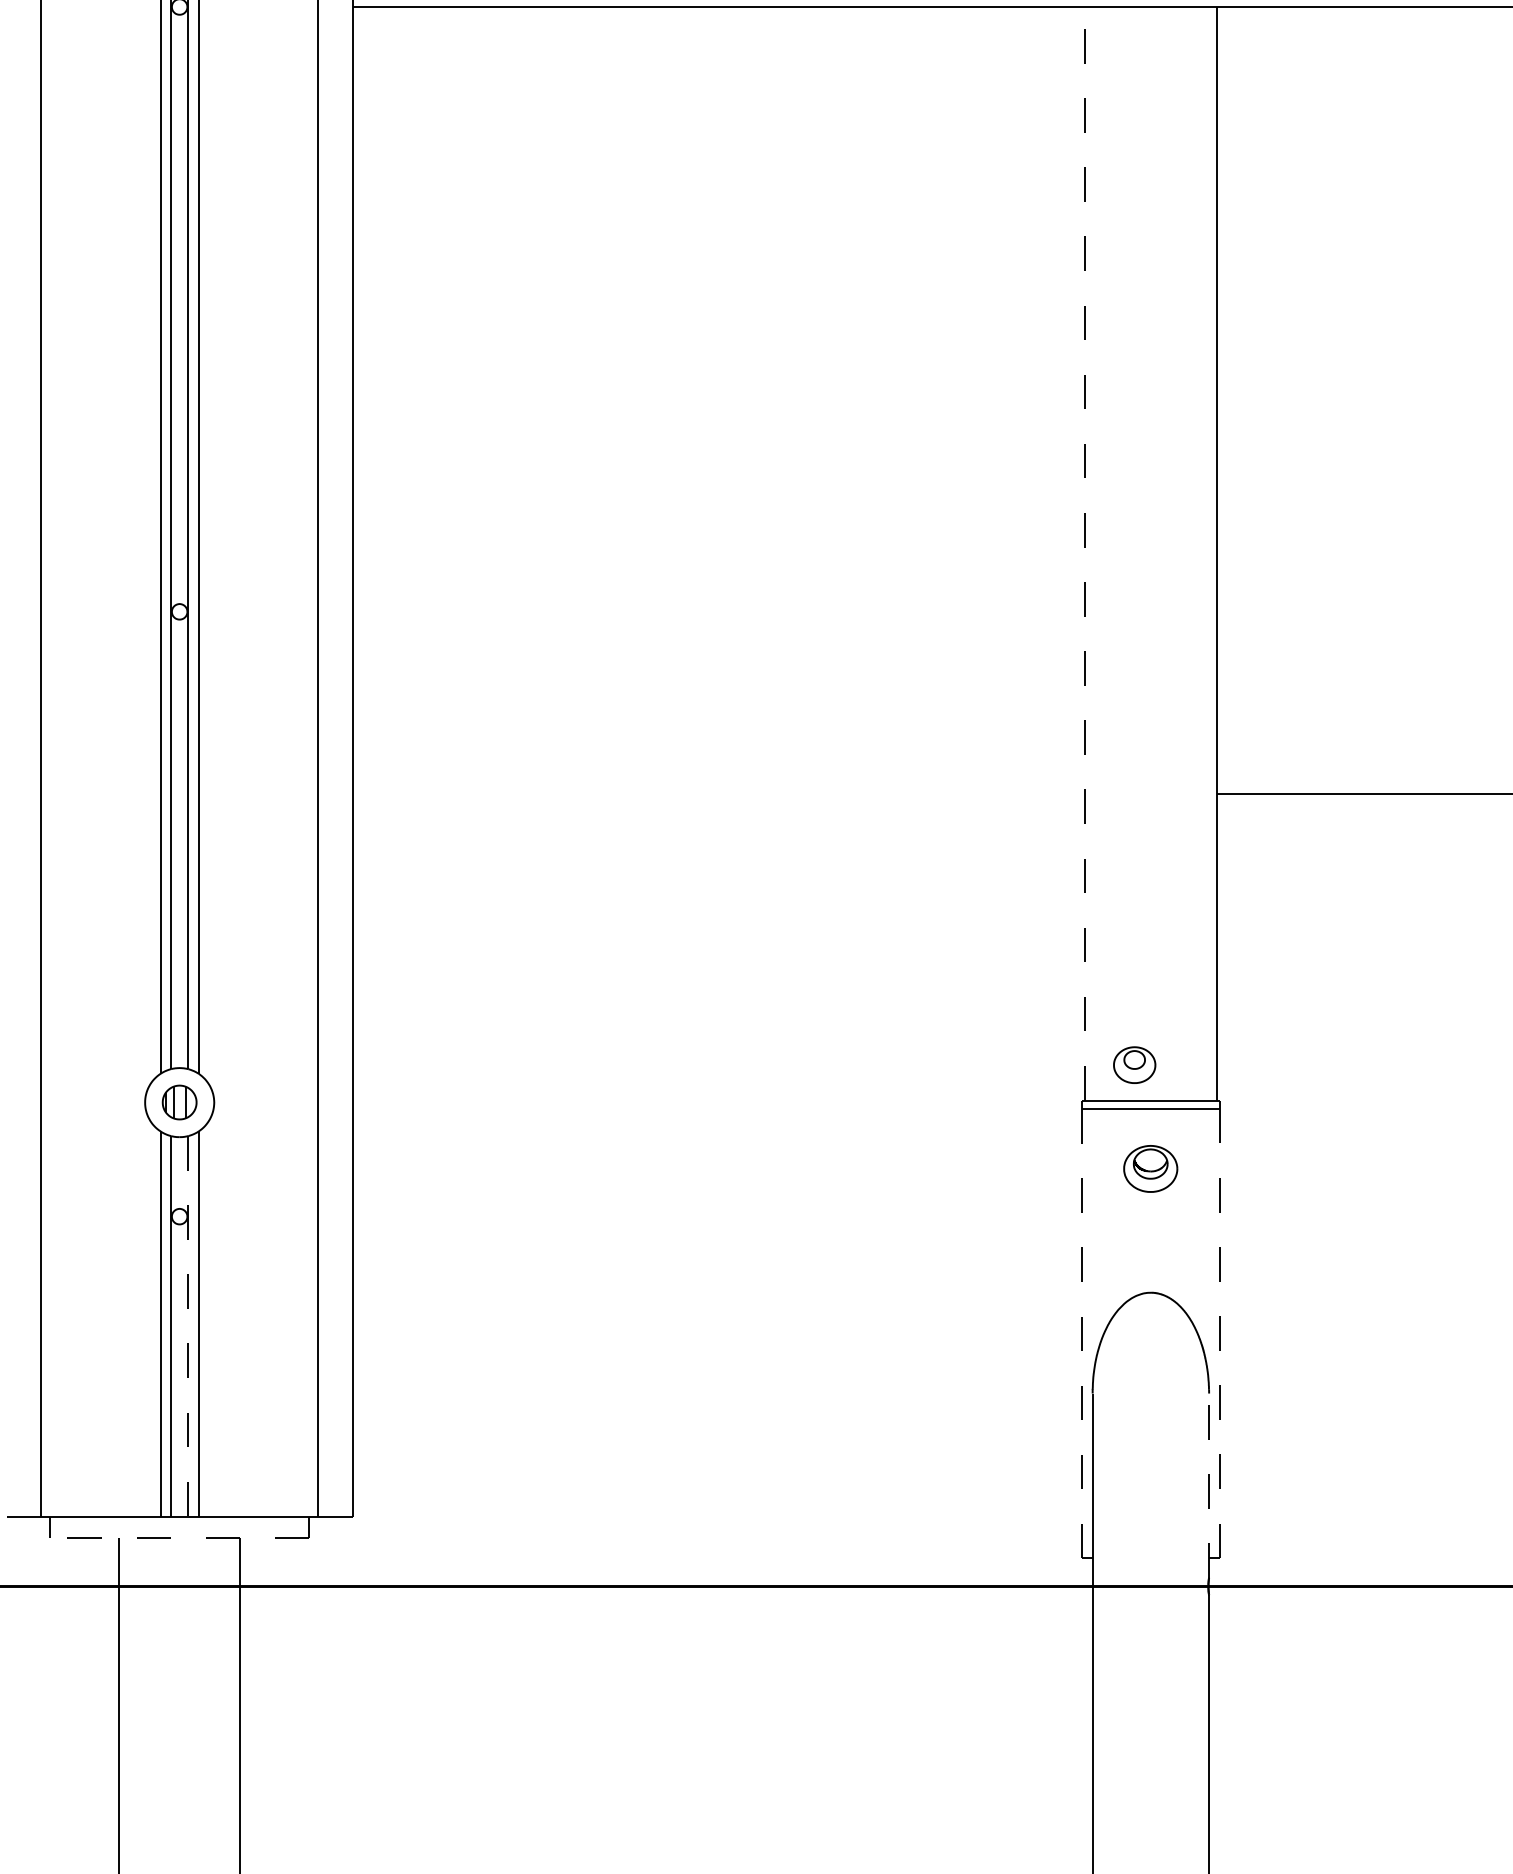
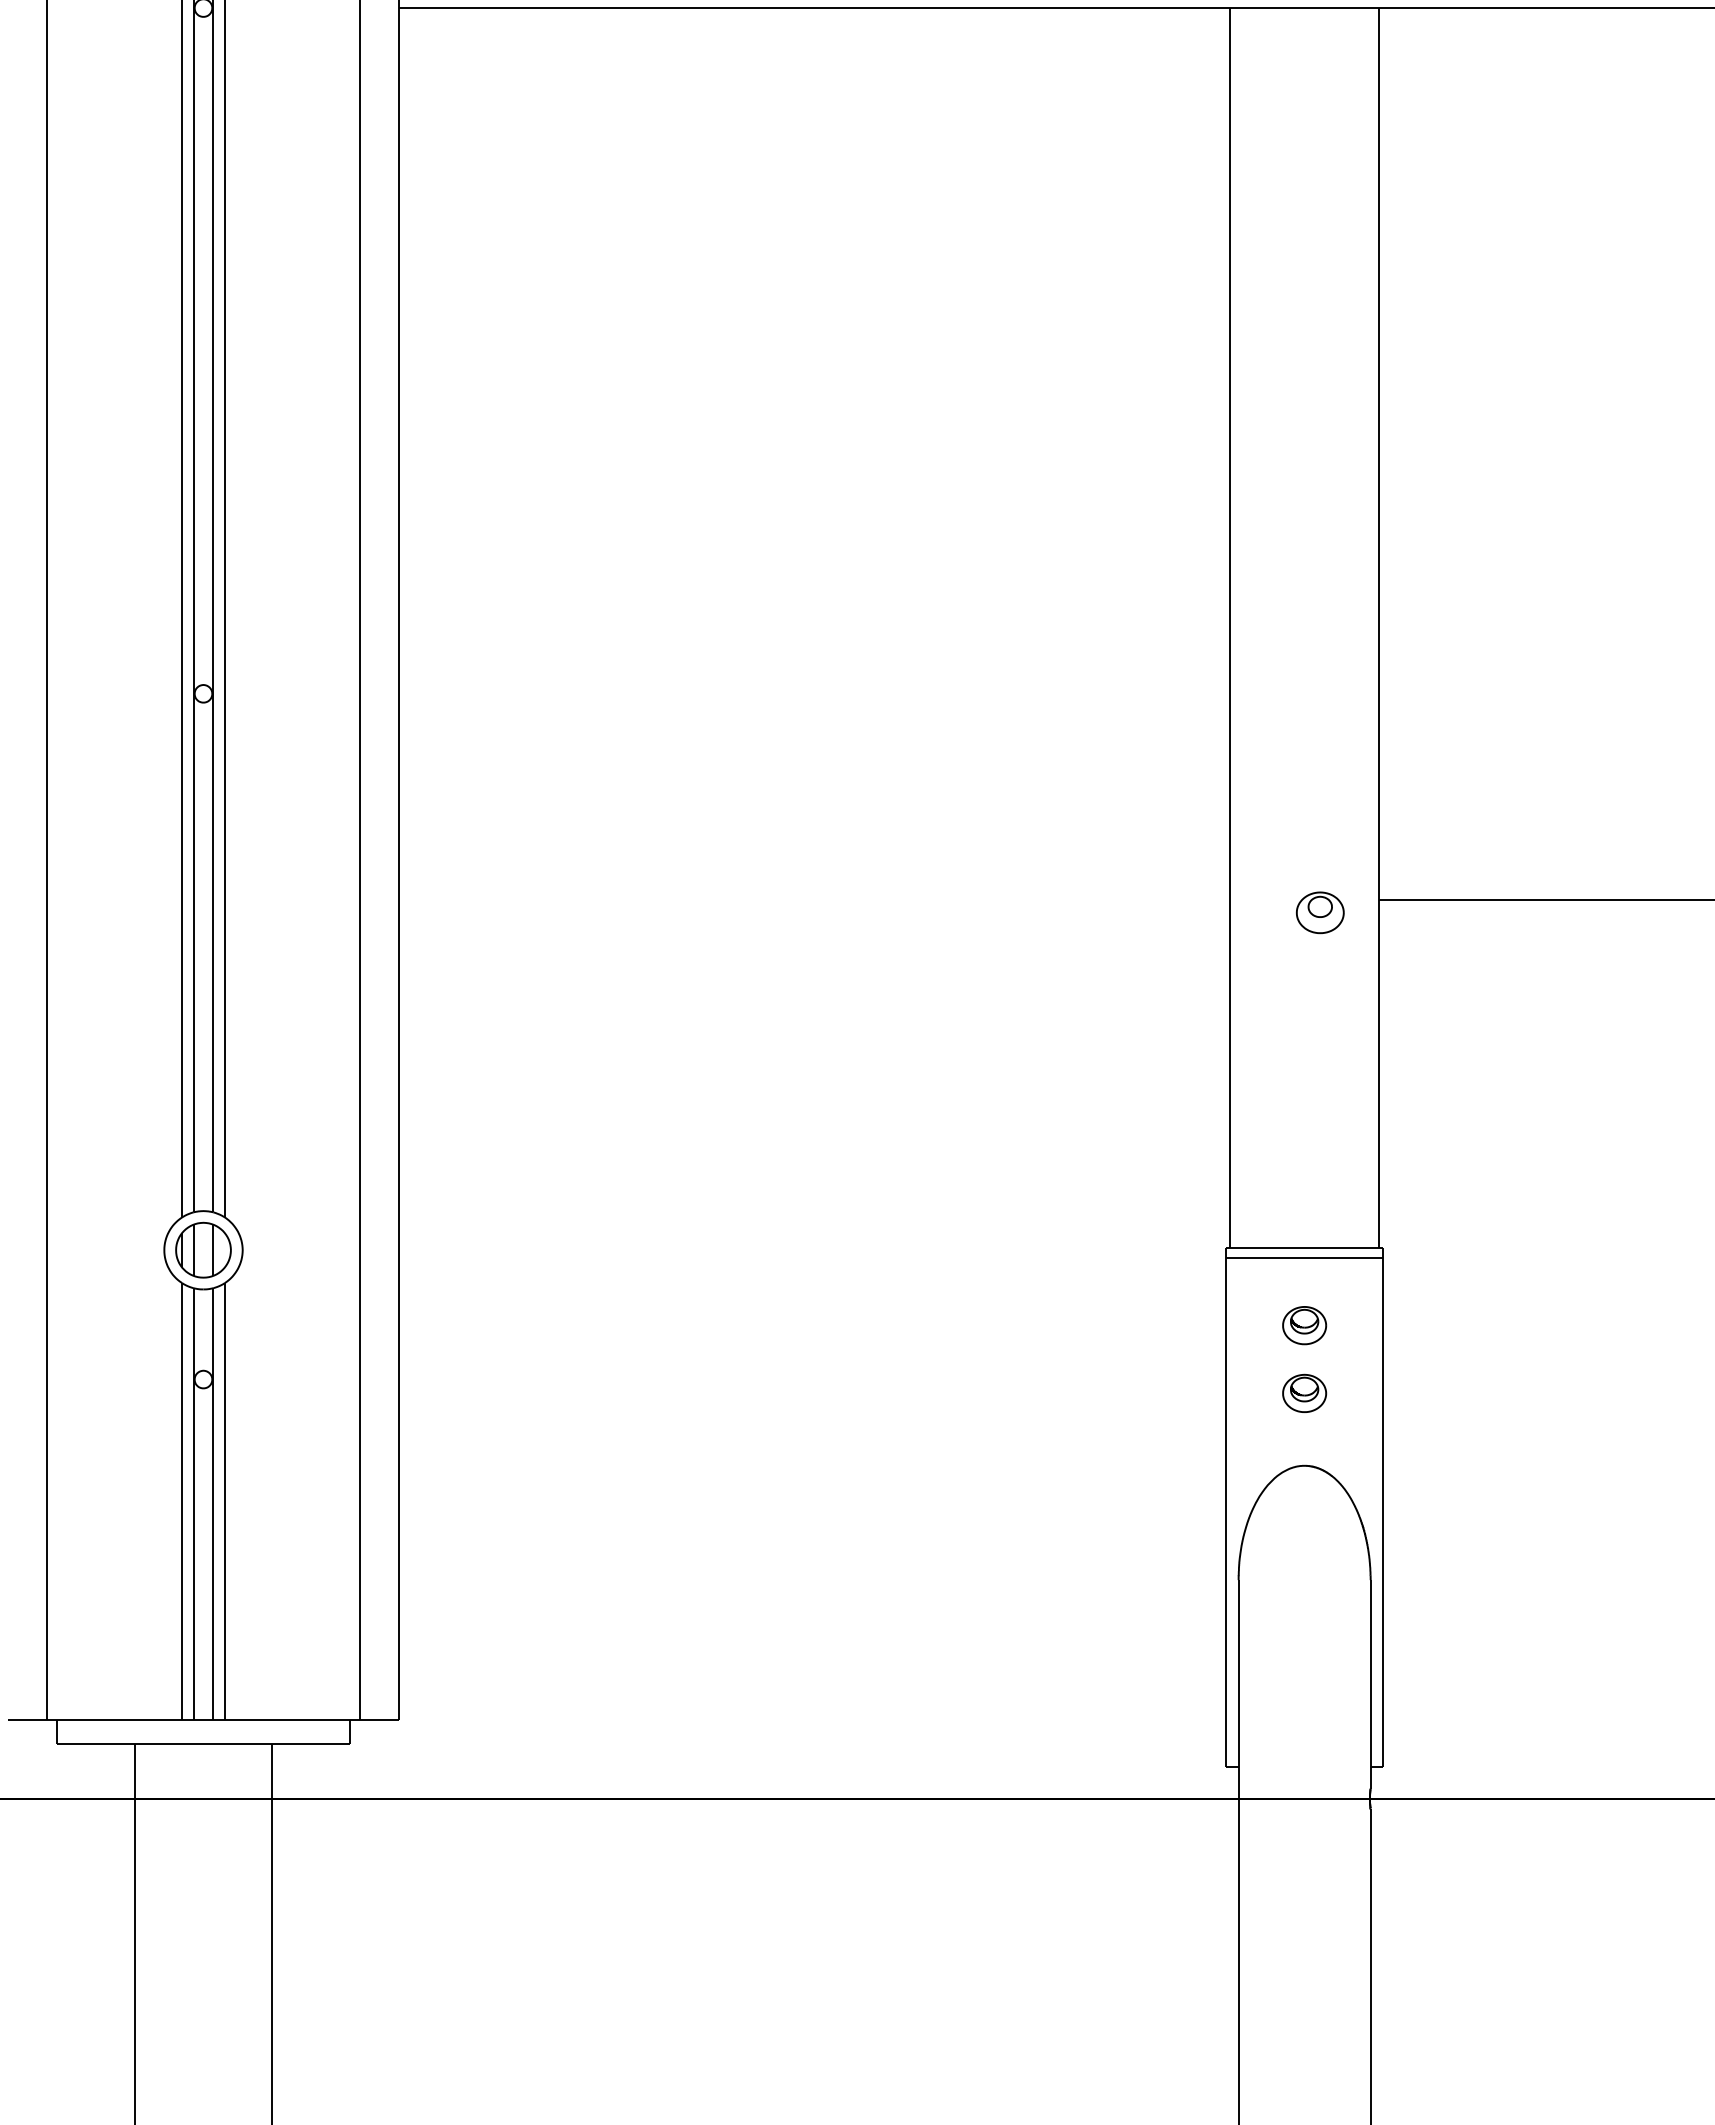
line: (1085, 553) -> (1230, 627), dashed -> solid
part: (1134, 1064) -> (1320, 912), moved
part: (179, 1101) -> (203, 1249), size x1.43
part: (1150, 1168) -> (1304, 1325), size x0.71
part: (1150, 1228) -> (1304, 1392), added
line: (188, 1326) -> (213, 1504), dashed -> solid
line: (1081, 1333) -> (1226, 1512), dashed -> solid
line: (1220, 1333) -> (1383, 1512), dashed -> solid
line: (1208, 1485) -> (1370, 1684), dashed -> solid
line: (179, 1537) -> (203, 1743), dashed -> solid

